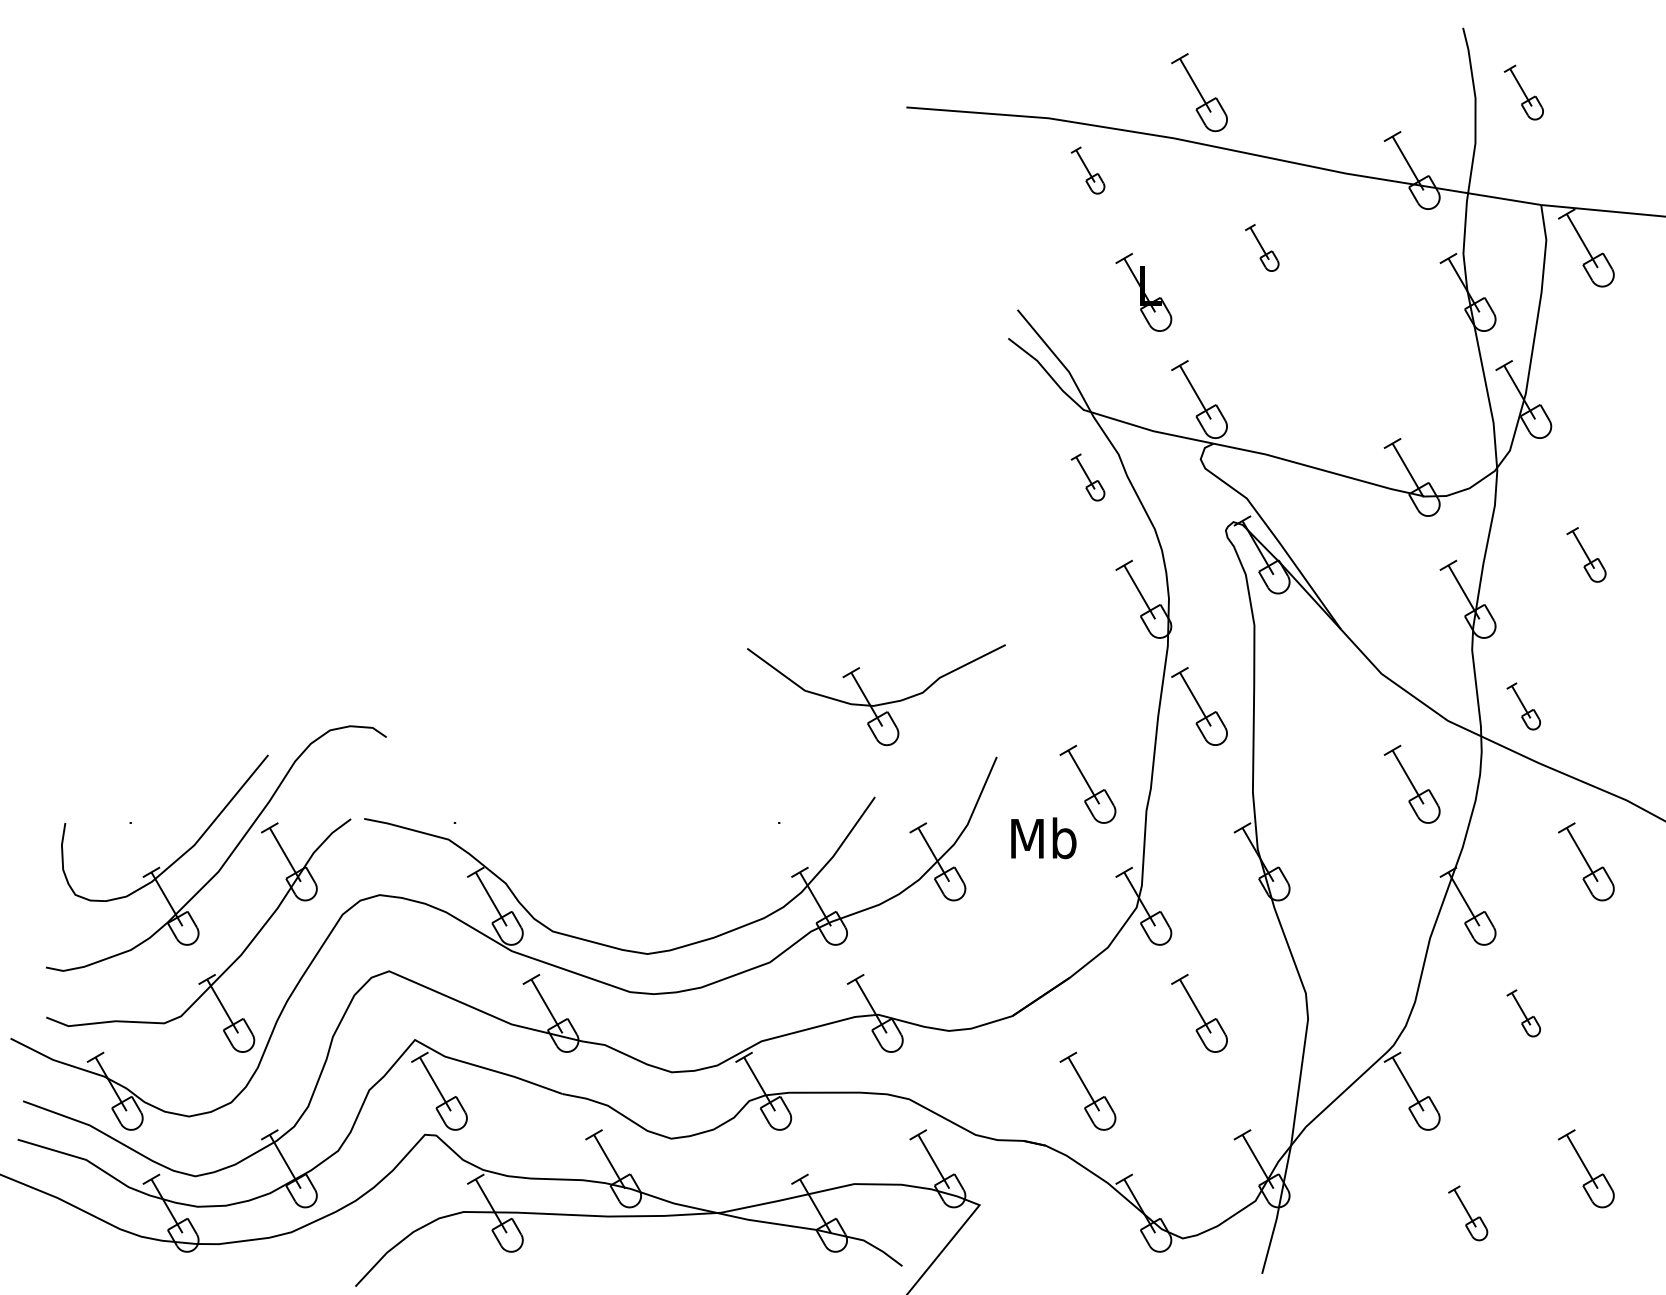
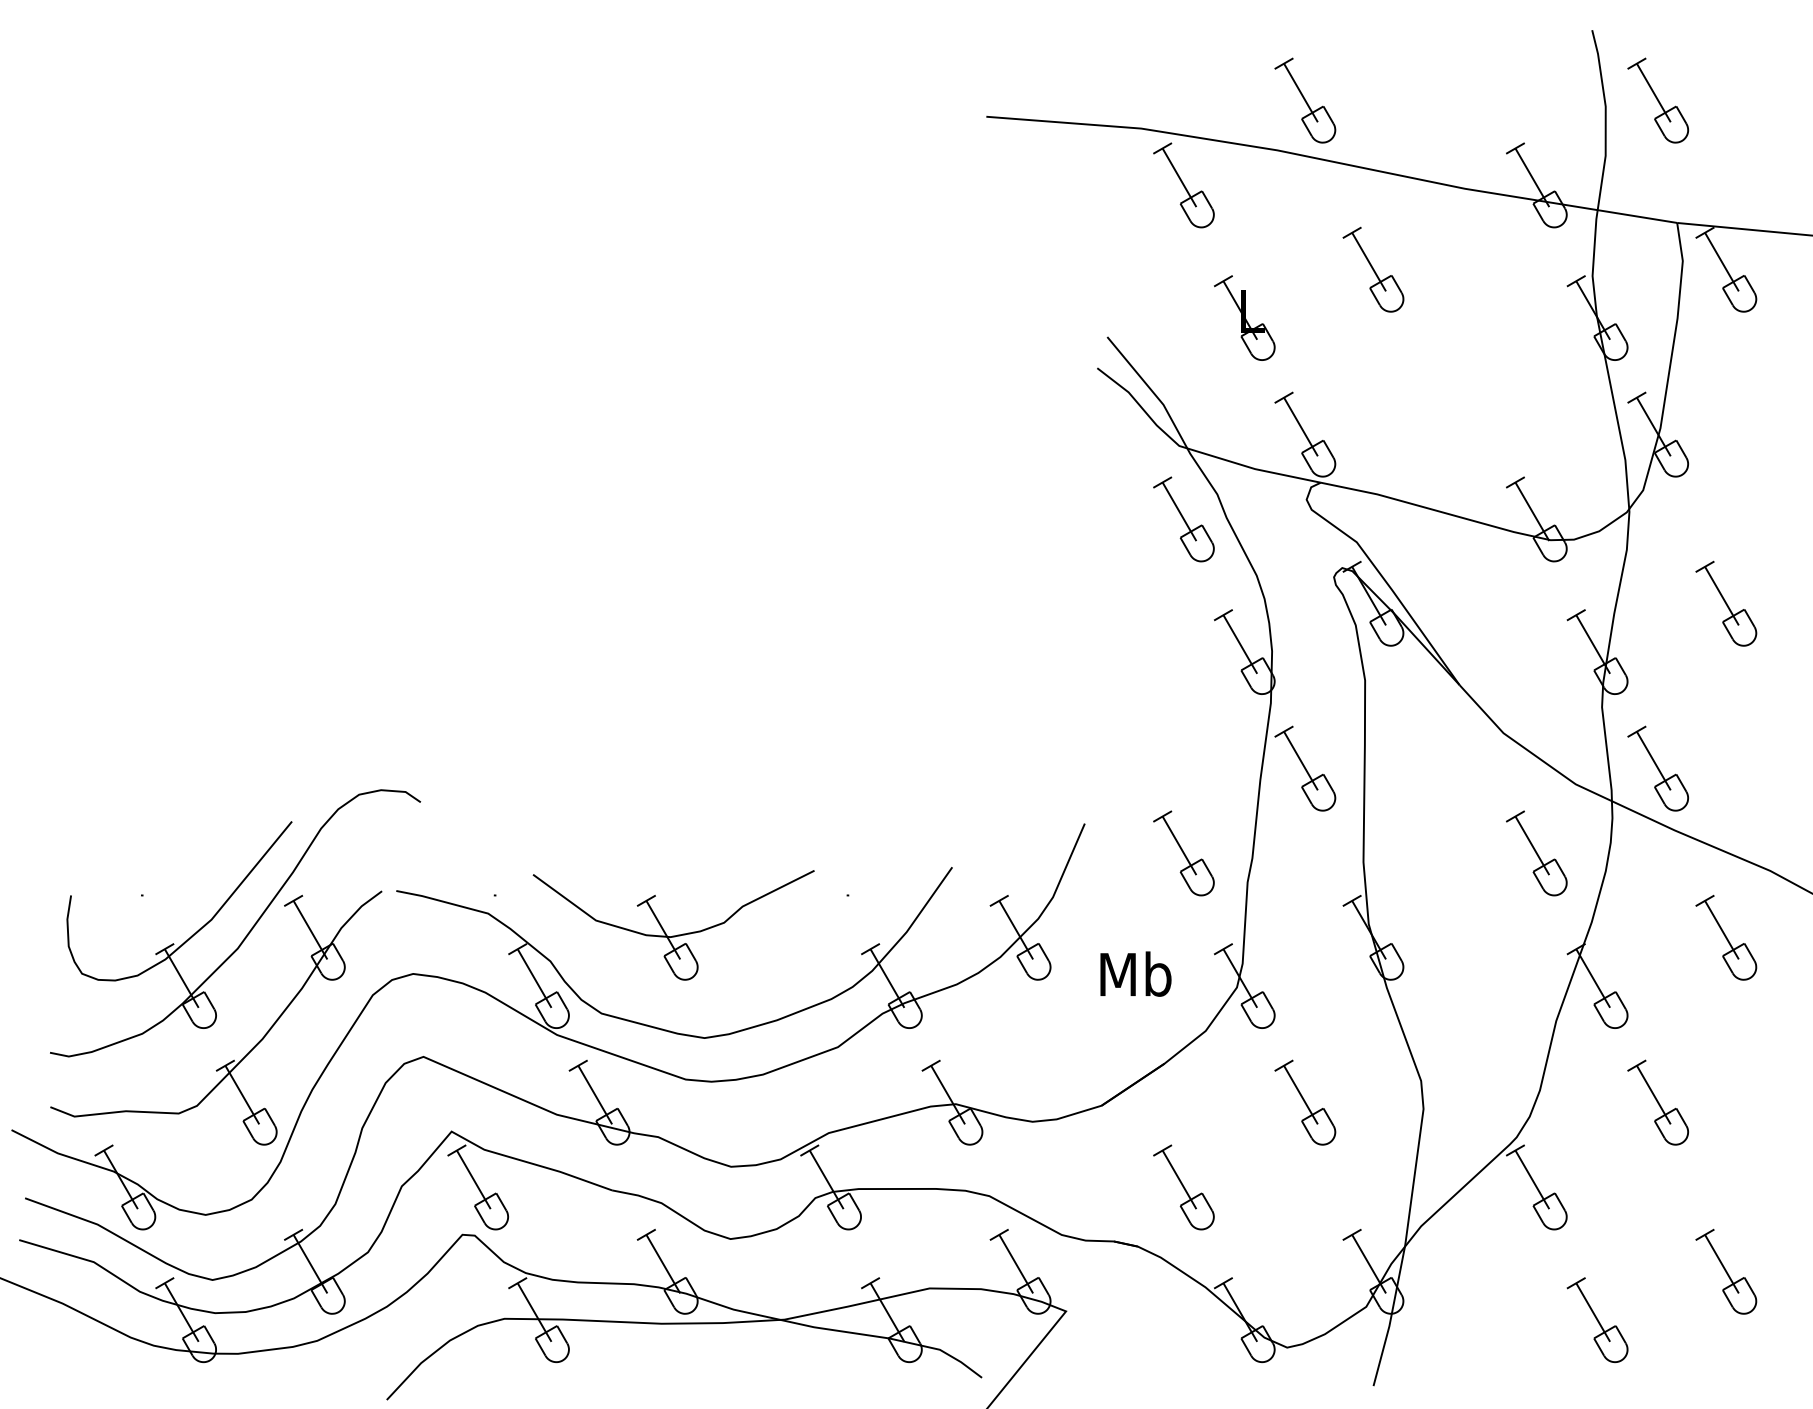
part: (1524, 92) -> (1658, 100), size x1.43
part: (1087, 170) -> (1183, 185), size x1.67
part: (1262, 247) -> (1373, 269), size x1.67
part: (1087, 477) -> (1183, 519), size x1.67
part: (1586, 554) -> (1726, 603), size x1.43
part: (867, 698) -> (664, 929), moved
part: (1523, 706) -> (1657, 768), size x1.67
text: (1043, 837) -> (1135, 973), moved
part: (1523, 1013) -> (1657, 1102), size x1.67
part: (1467, 1213) -> (1597, 1320), size x1.43

